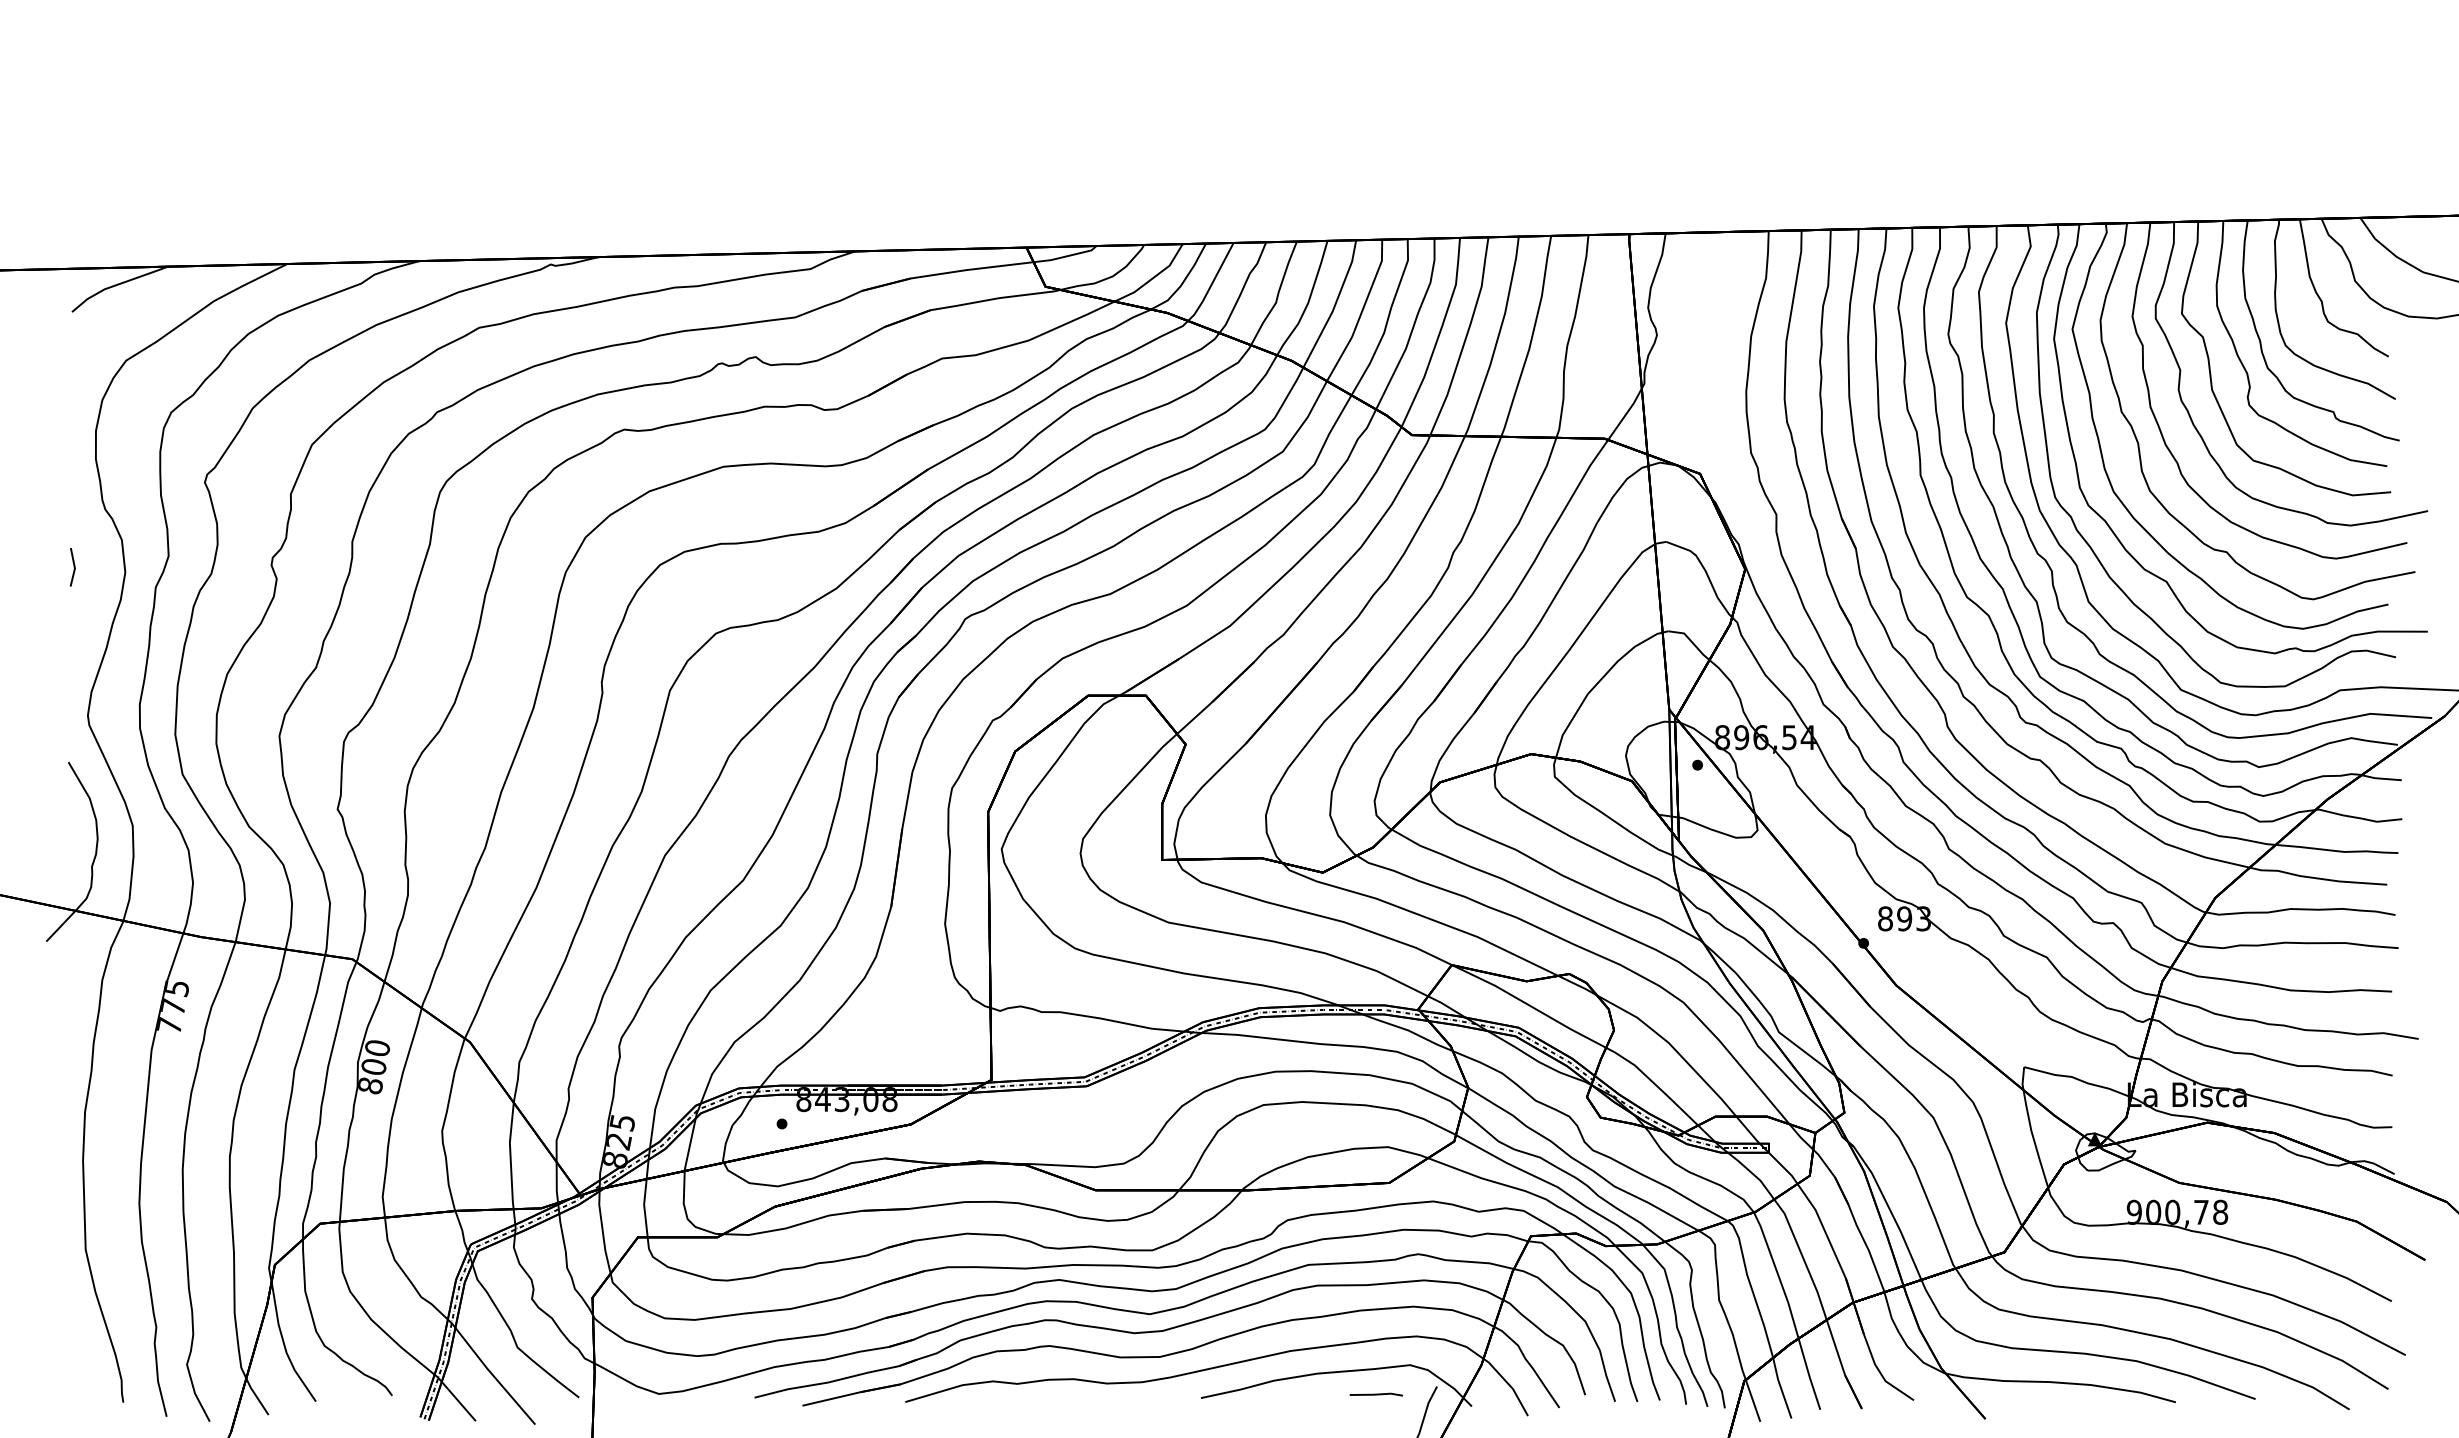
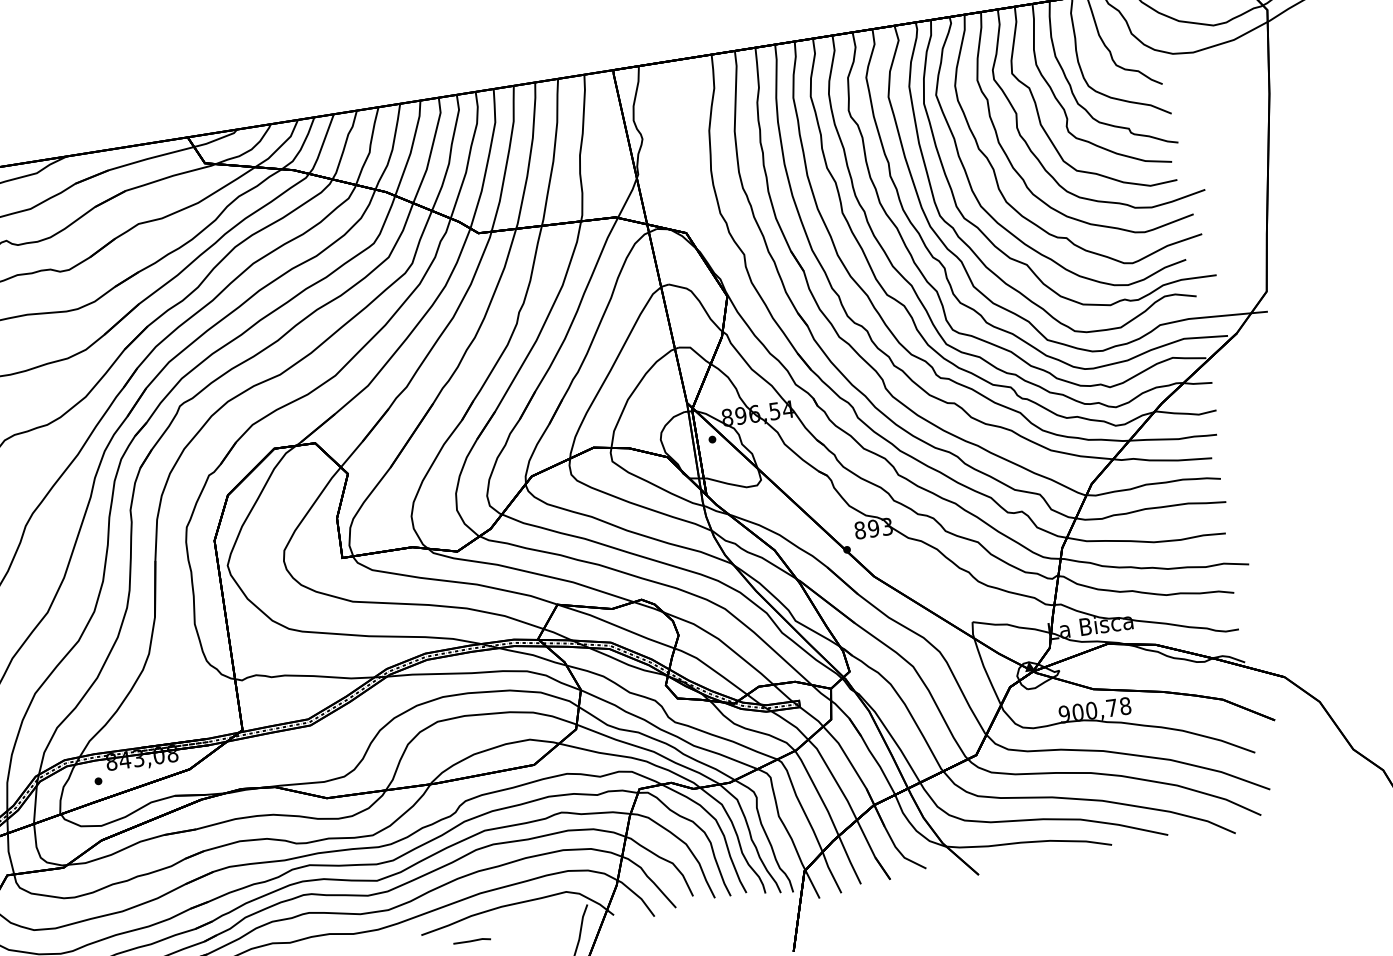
line: (1375, 1394) -> (471, 941), moved

